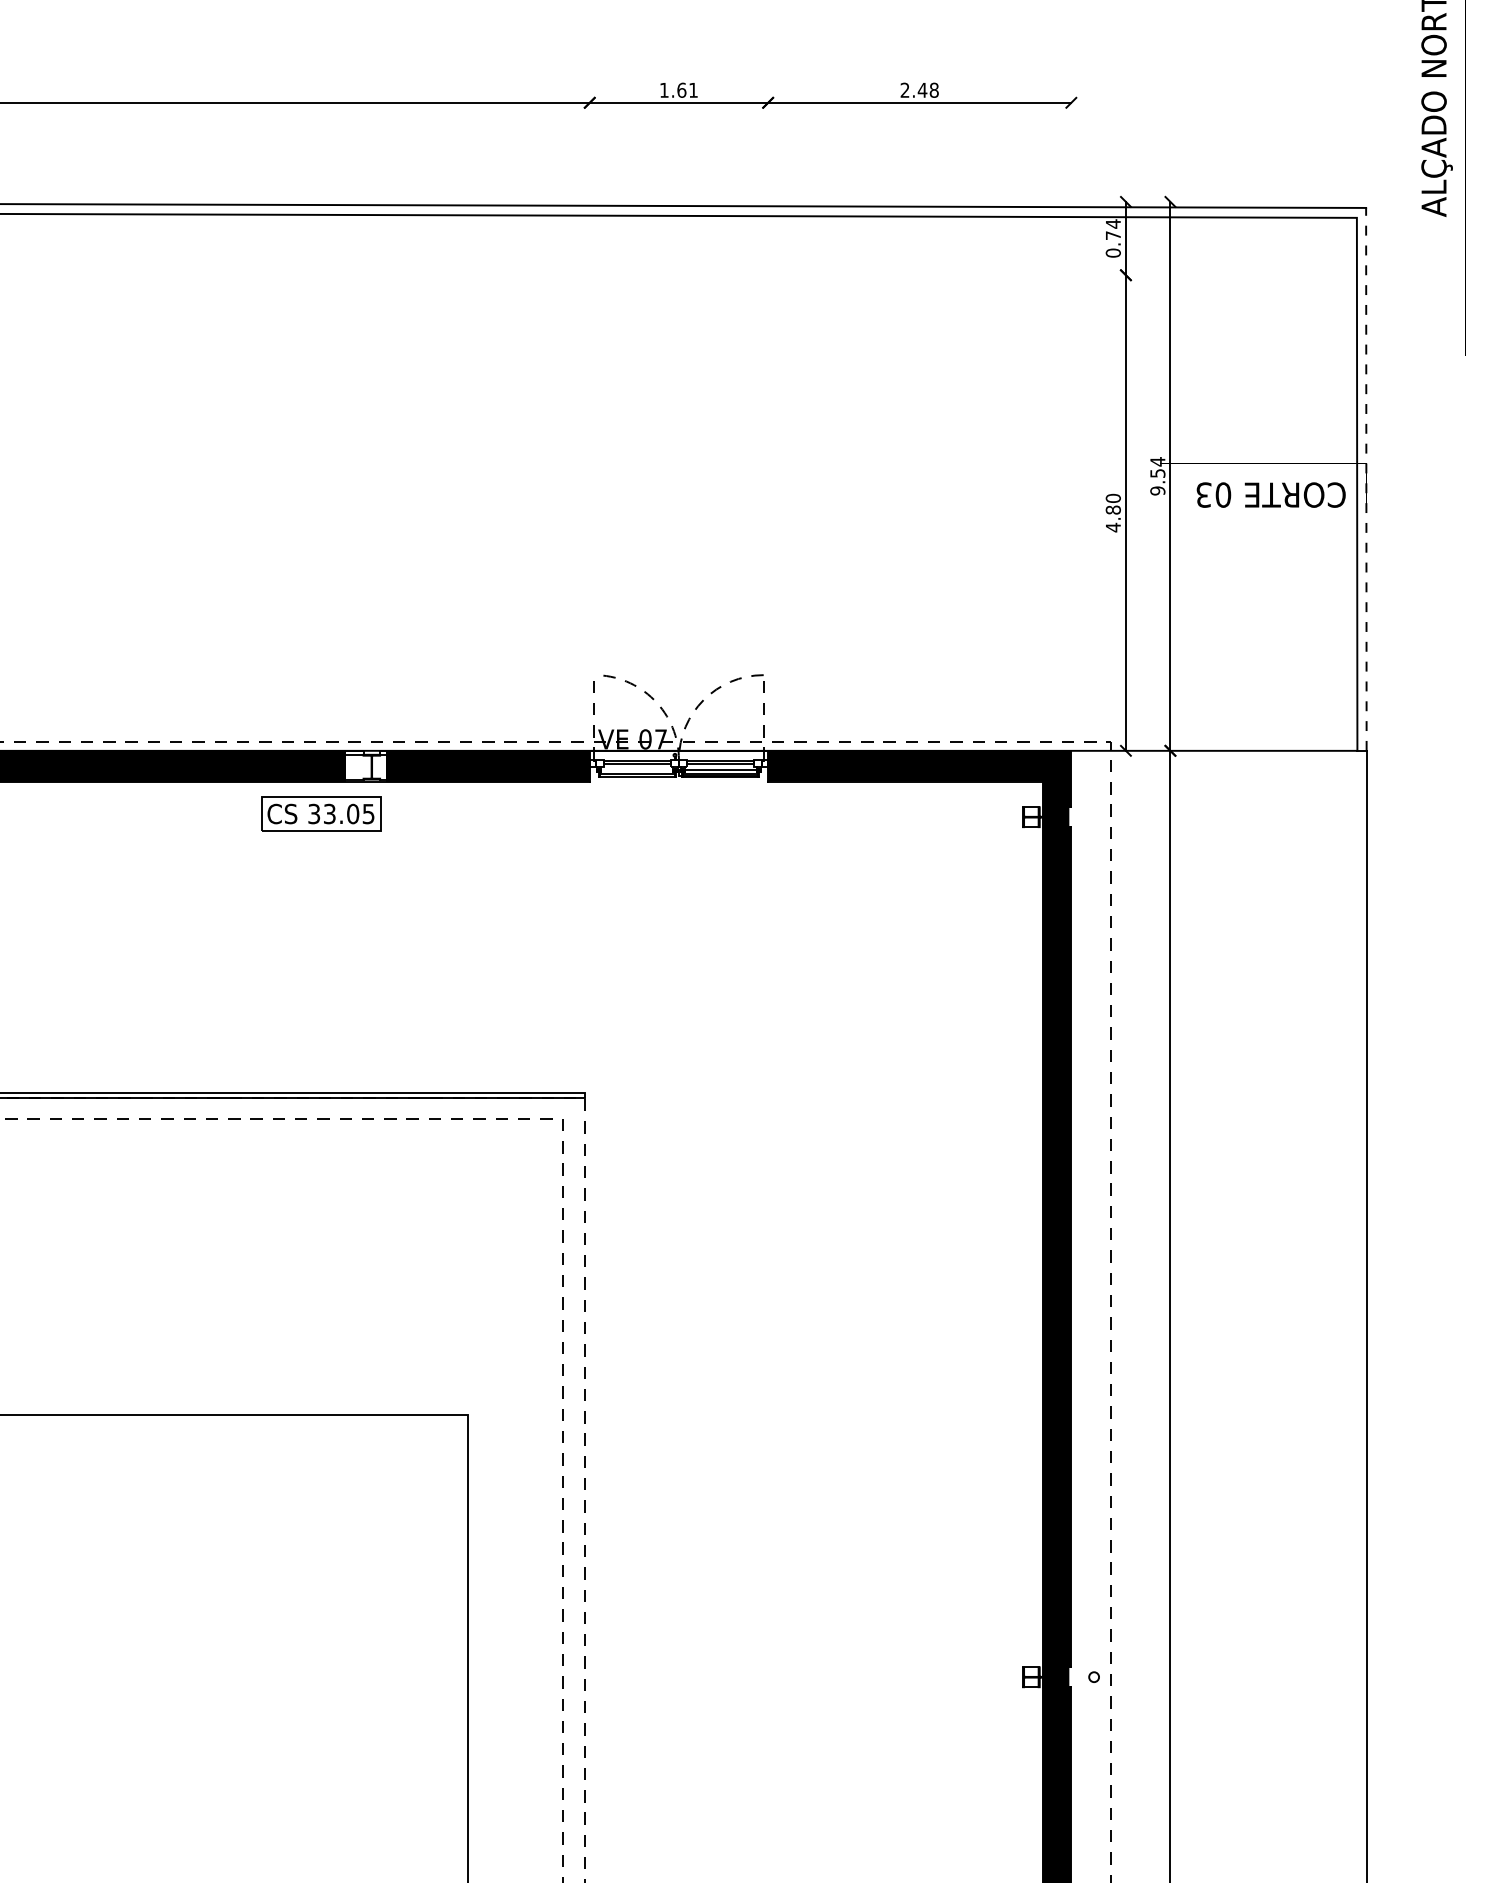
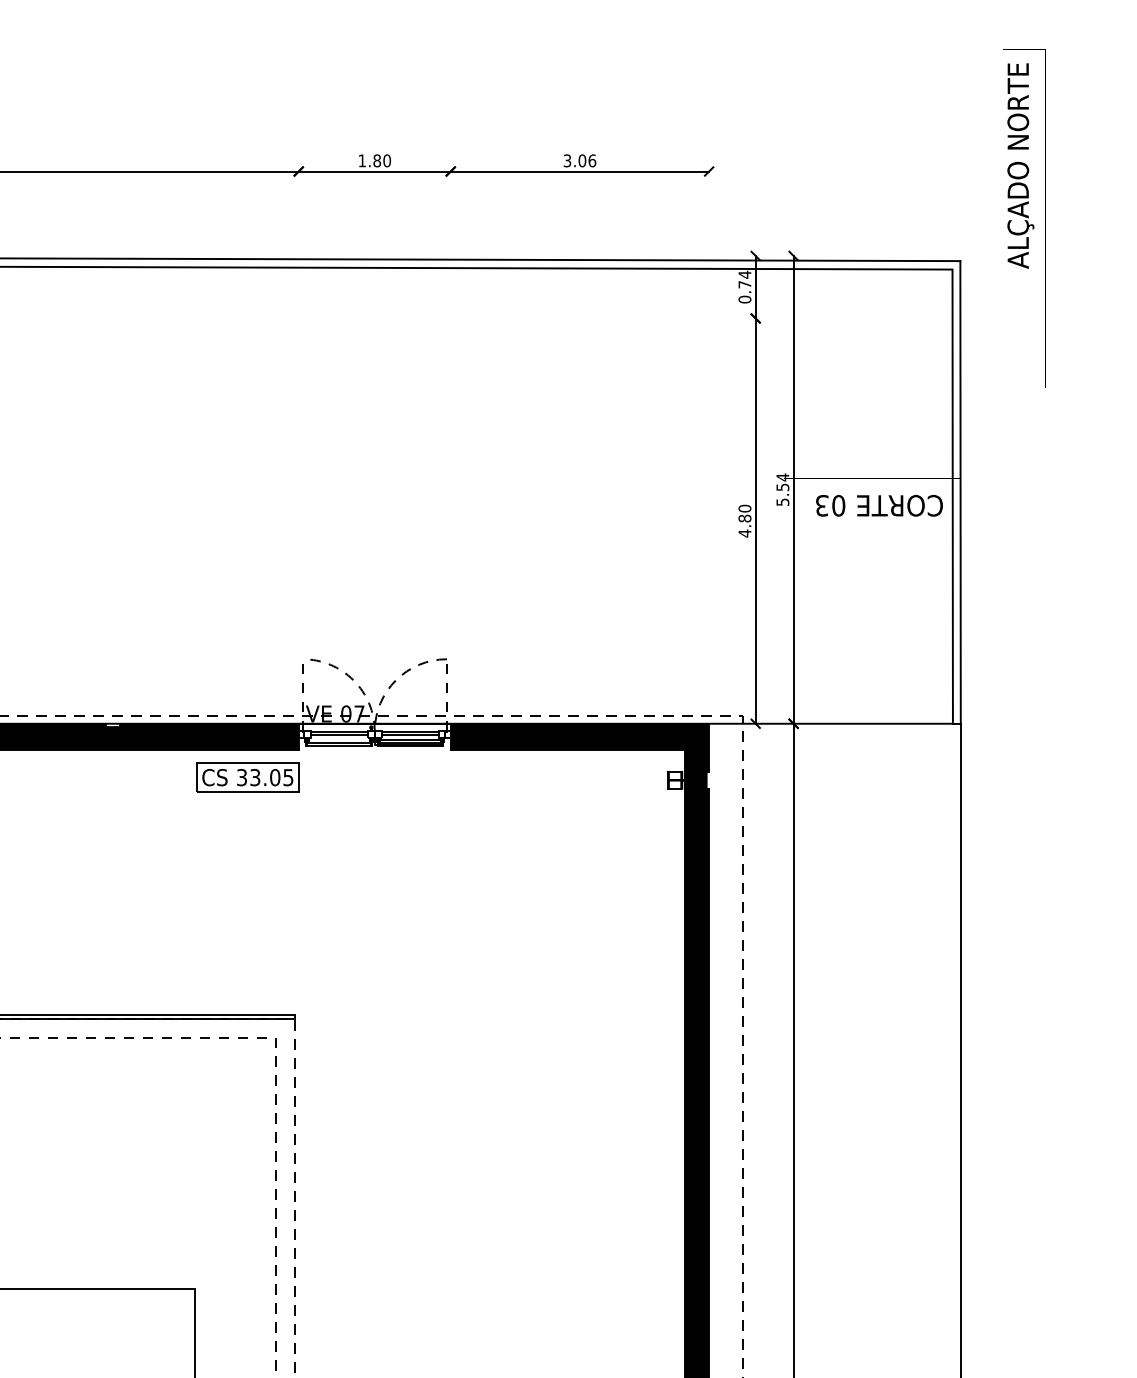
text: (687, 89) -> (382, 160), 1.61 -> 1.80
text: (919, 89) -> (579, 160), 2.48 -> 3.06
line: (1366, 478) -> (960, 491), dashed -> solid
text: (1157, 490) -> (782, 501), 9.54 -> 5.54
fill: (365, 765) -> (107, 736), added
part: (321, 813) -> (248, 777), moved

